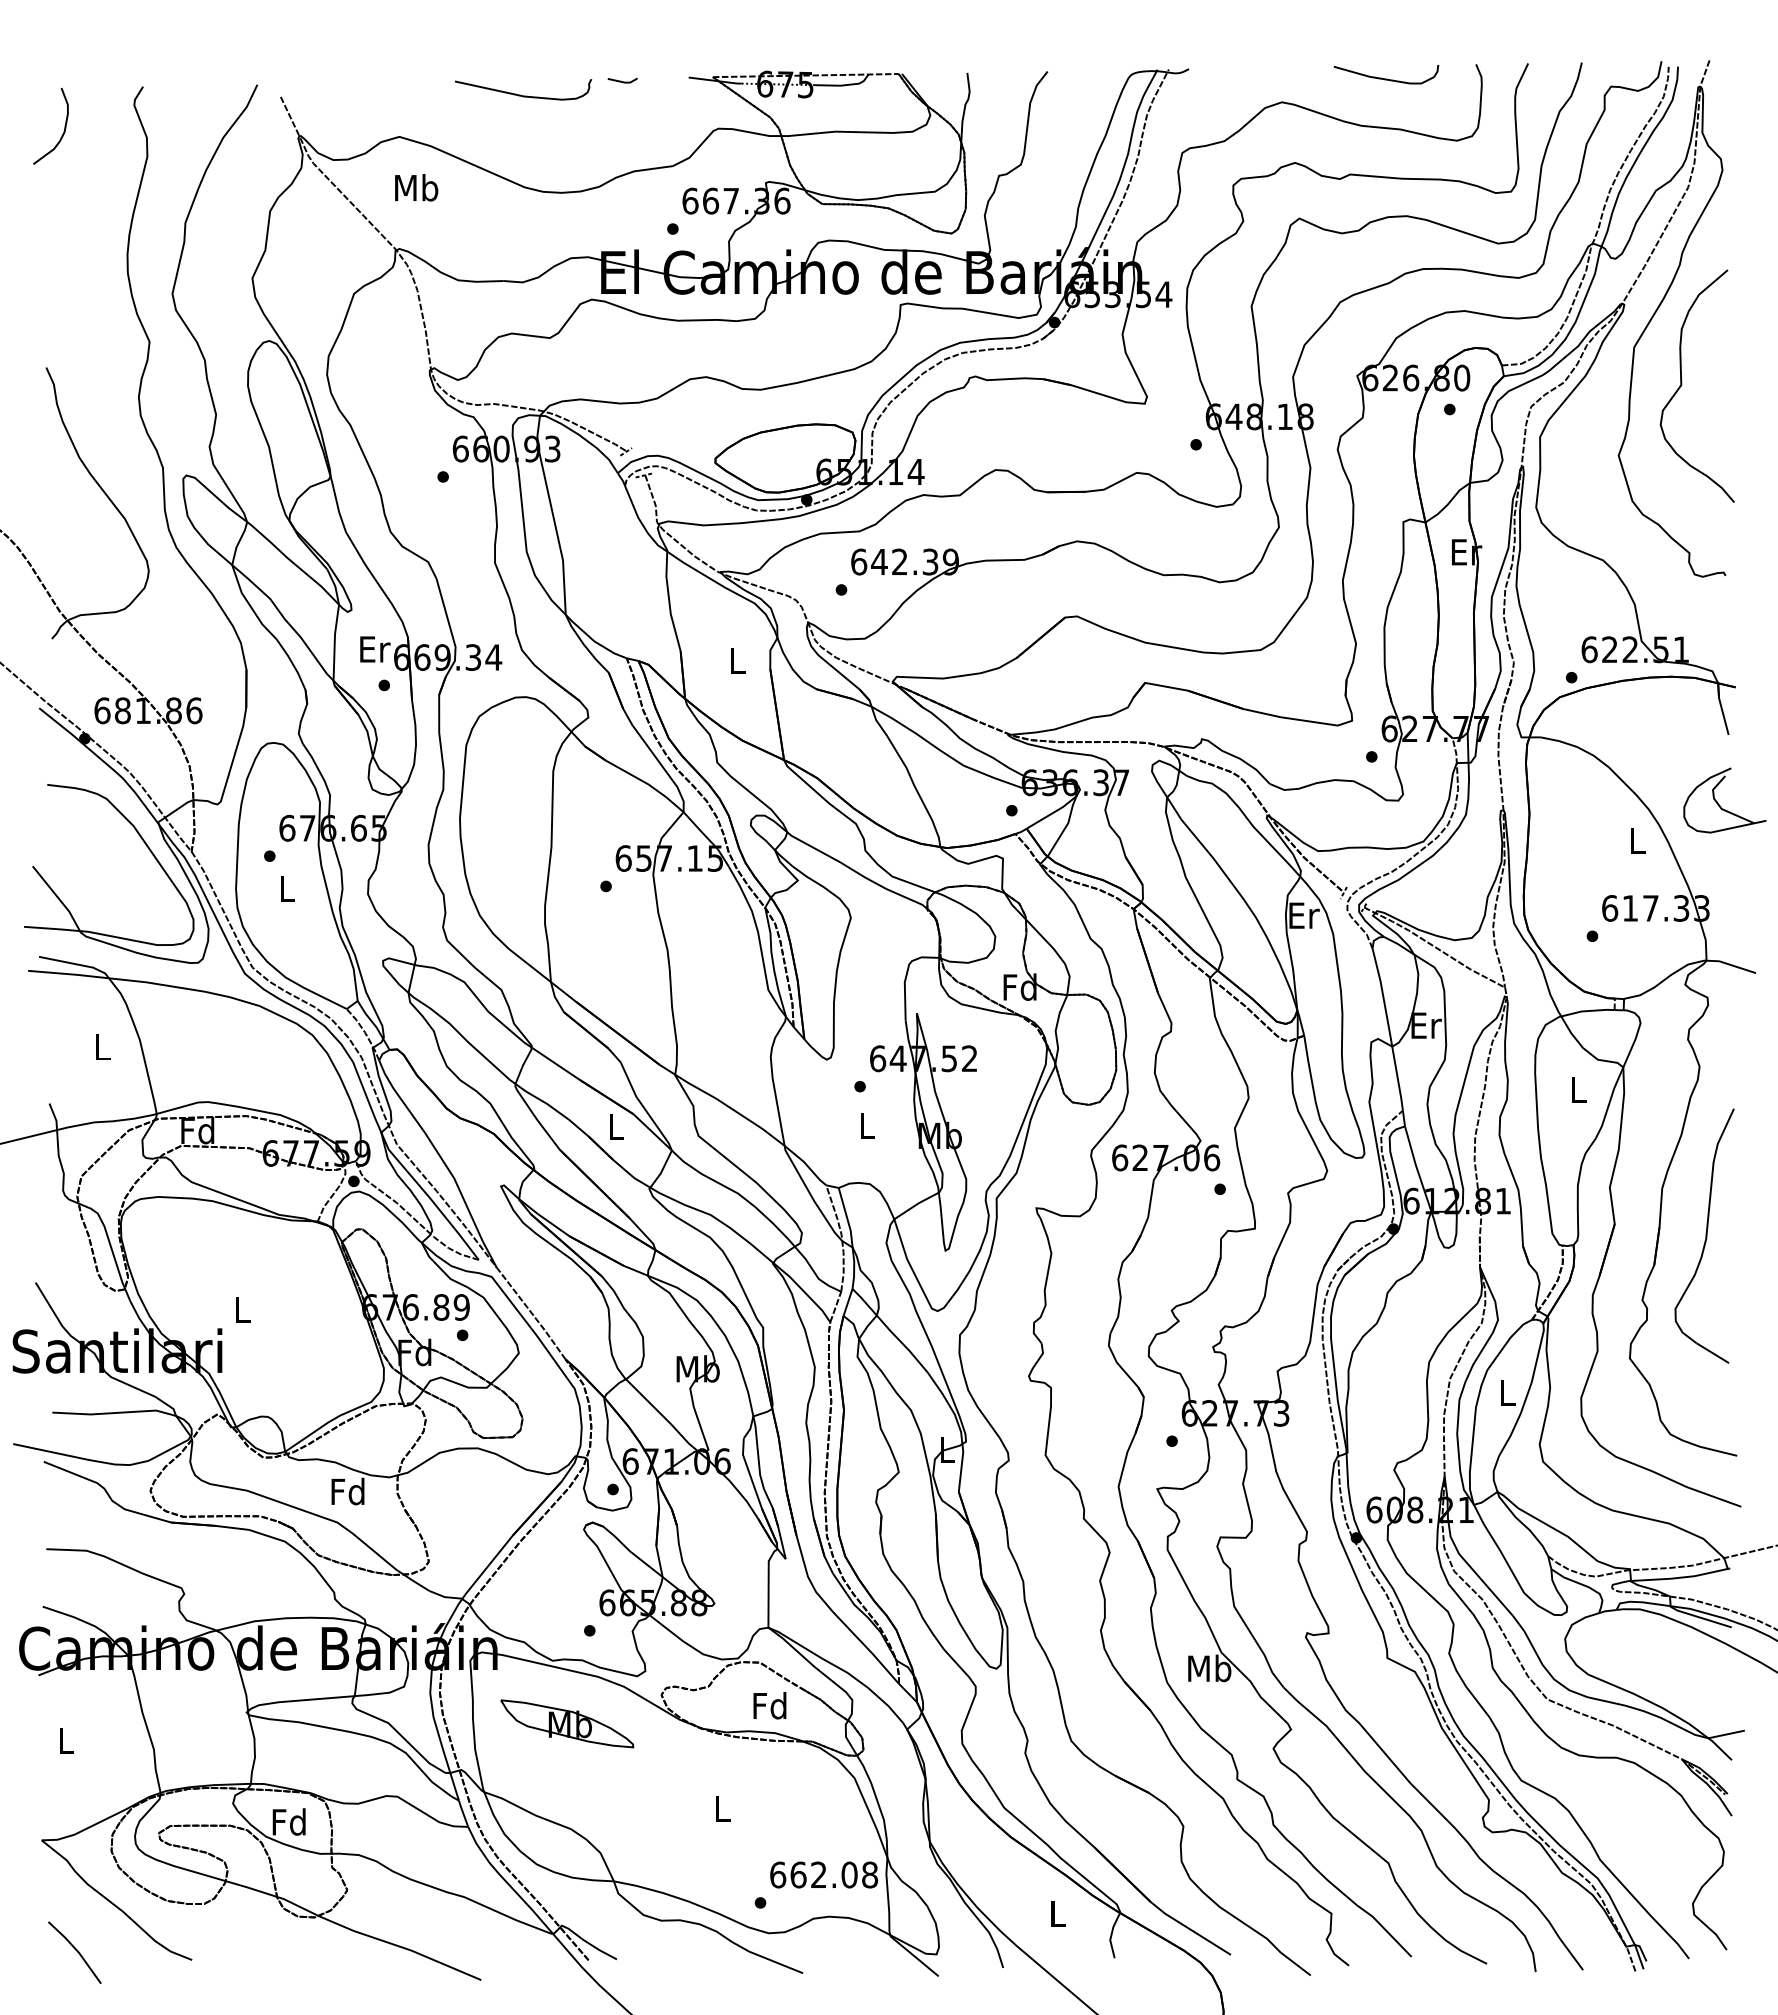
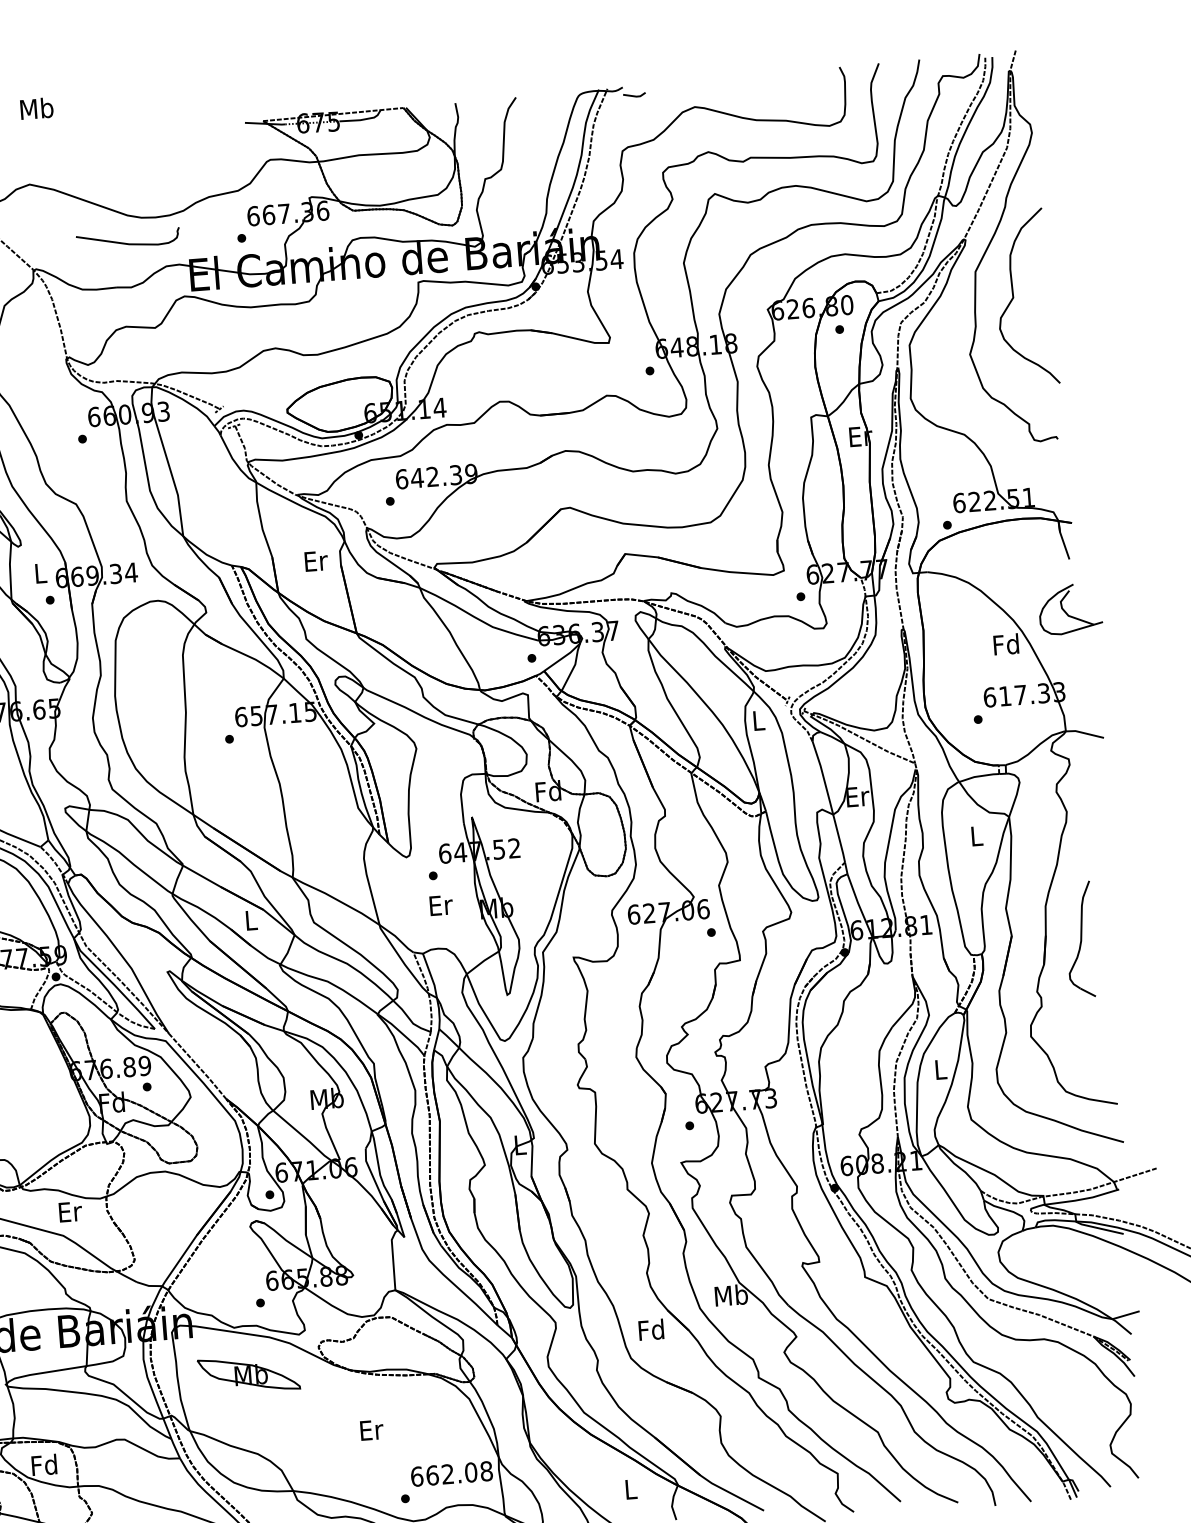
curve: (1386, 78) -> (772, 83), removed
line: (622, 81) -> (634, 95), moved
curve: (520, 94) -> (126, 243), moved
text: (416, 187) -> (36, 108), moved
text: (375, 649) -> (41, 573), Er -> L
text: (738, 661) -> (316, 561), L -> Er
text: (1636, 840) -> (1005, 644), L -> Fd
text: (1304, 915) -> (759, 720), Er -> L
text: (867, 1126) -> (441, 905), L -> Er
part: (1704, 1235) -> (1080, 939), size x0.6
text: (347, 1491) -> (69, 1211), Fd -> Er
text: (769, 1705) -> (650, 1329), moved
text: (723, 1809) -> (372, 1430), L -> Er

